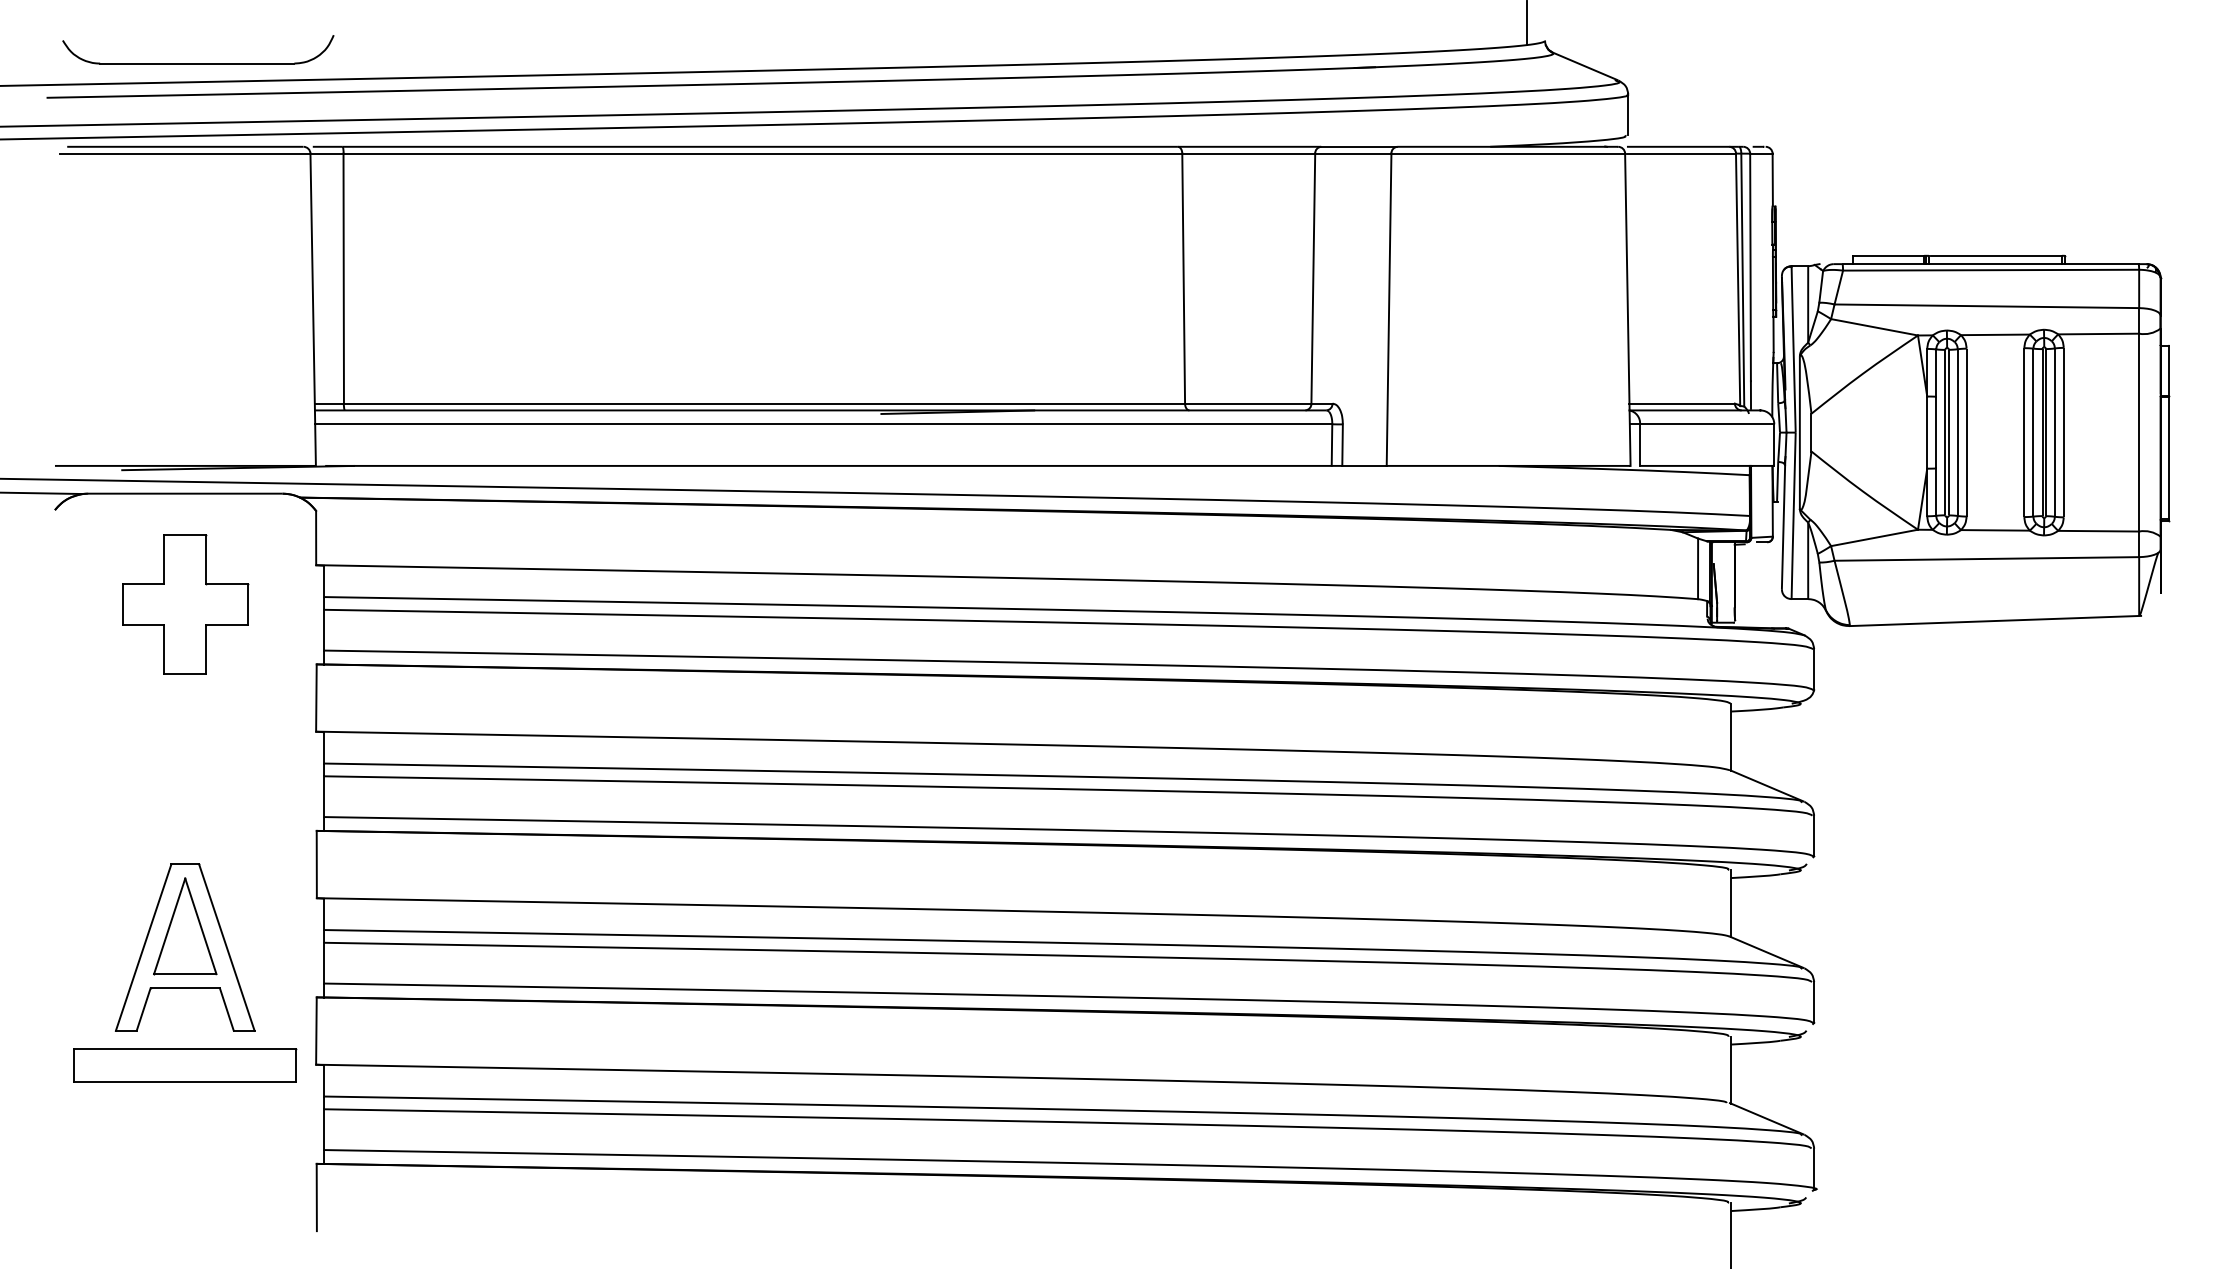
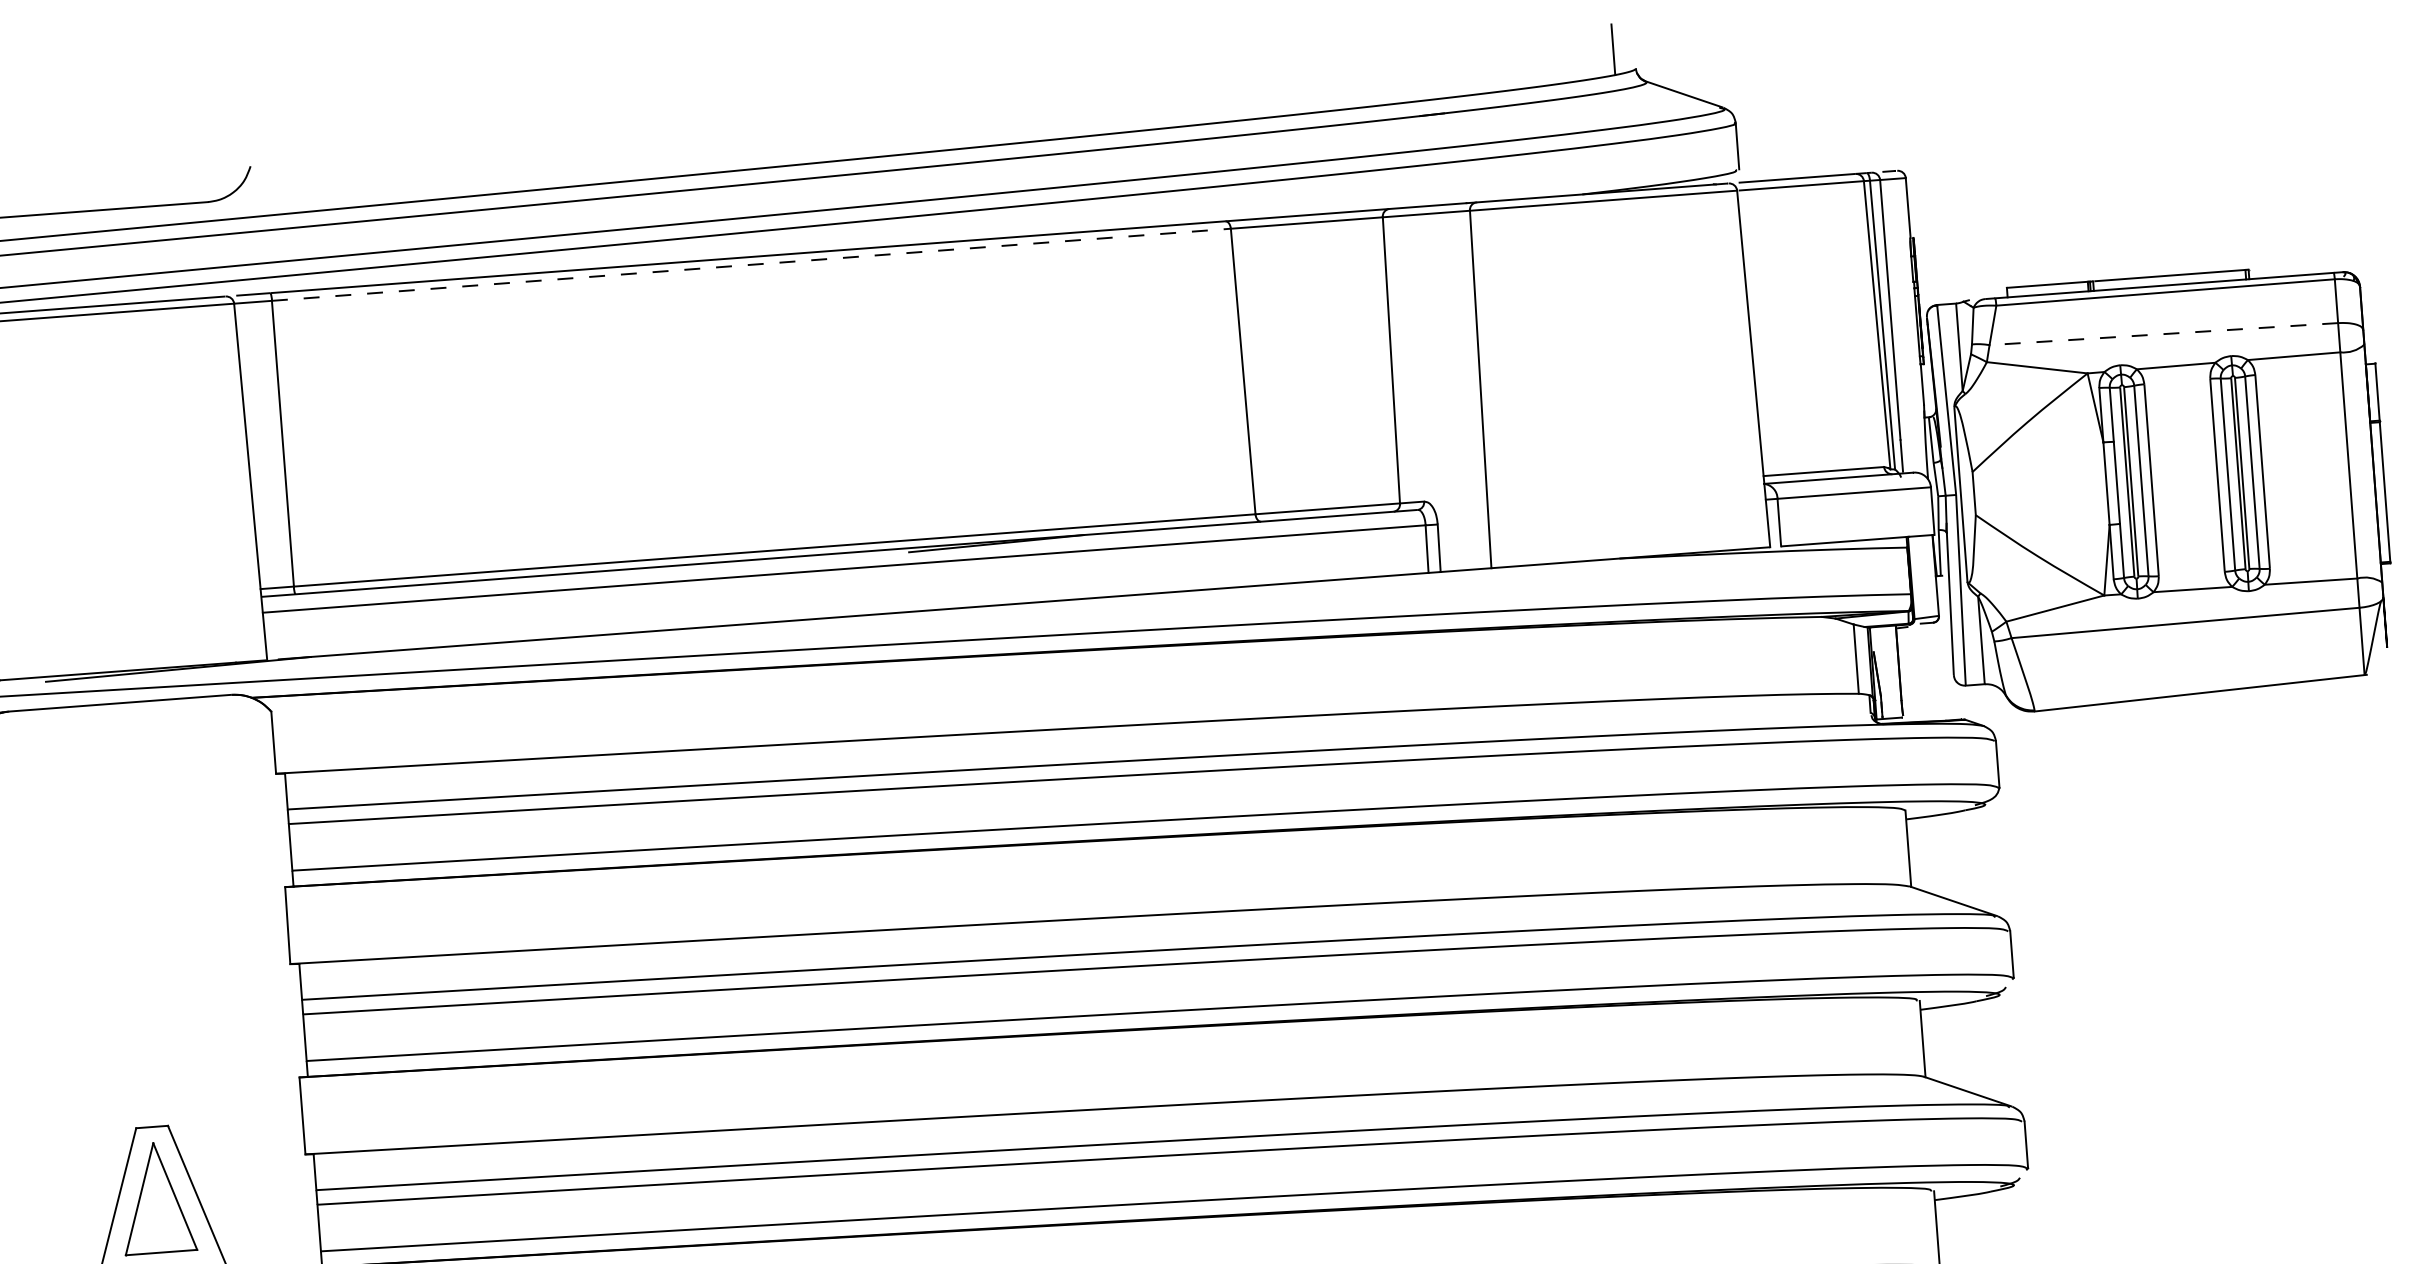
line: (763, 153) -> (752, 264), solid -> dashed
line: (1986, 306) -> (2163, 334), solid -> dashed
part: (185, 604) -> (130, 829), removed

